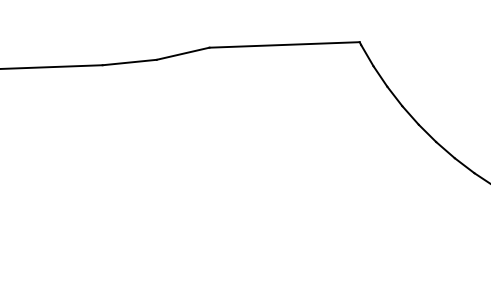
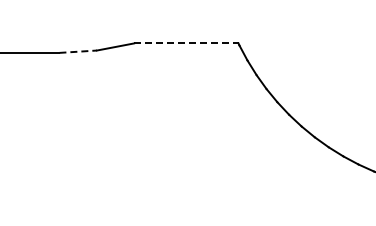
line: (284, 45) -> (186, 43), solid -> dashed
line: (130, 62) -> (78, 51), solid -> dashed

